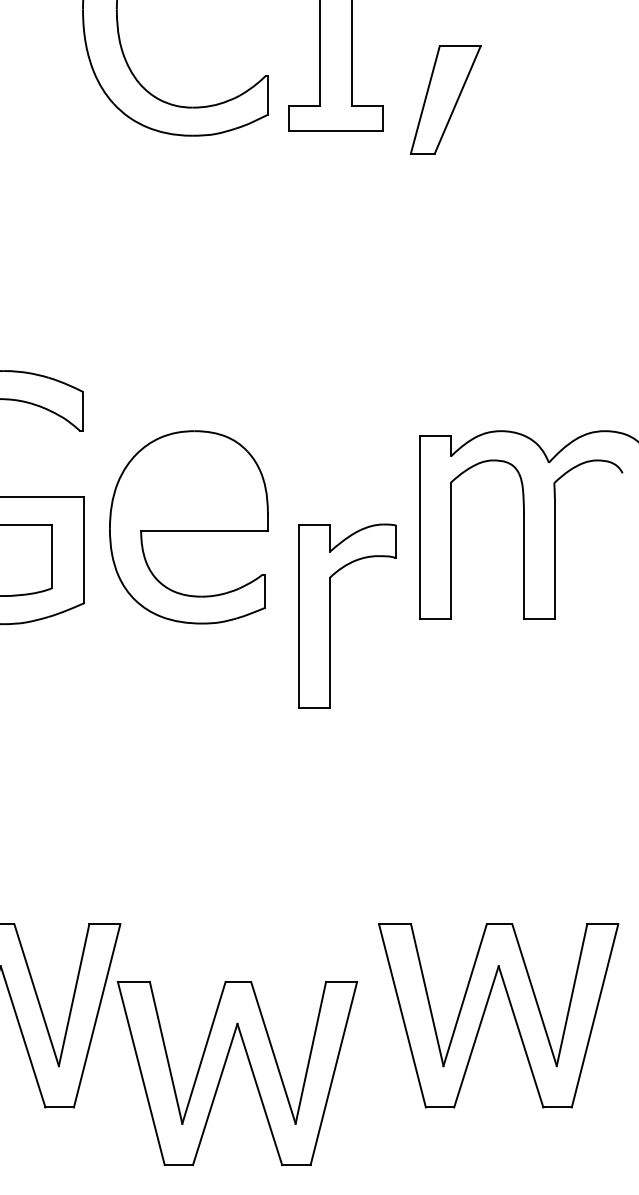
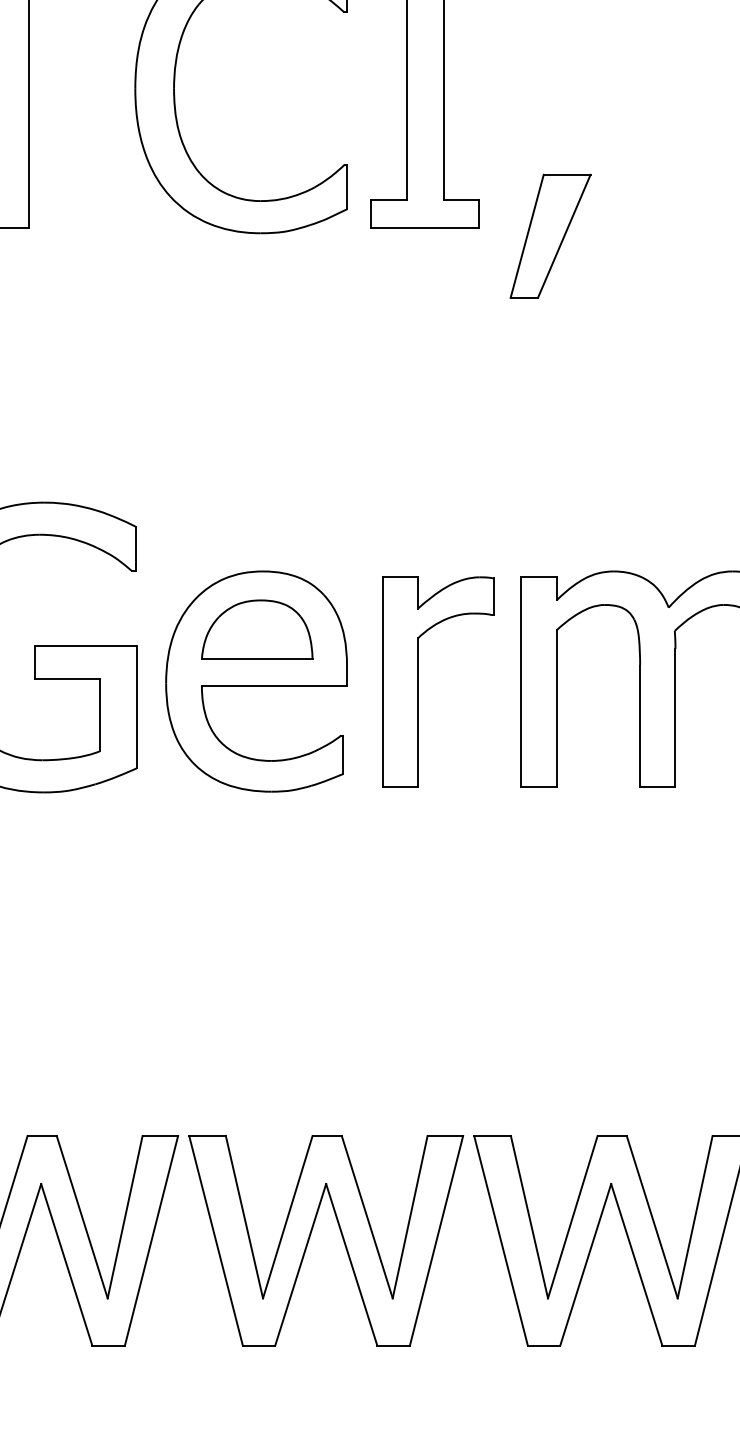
part: (445, 99) -> (550, 235), moved
part: (189, 481) -> (257, 629), added
part: (330, 615) -> (418, 681), moved
part: (250, 1069) -> (341, 1236), moved

